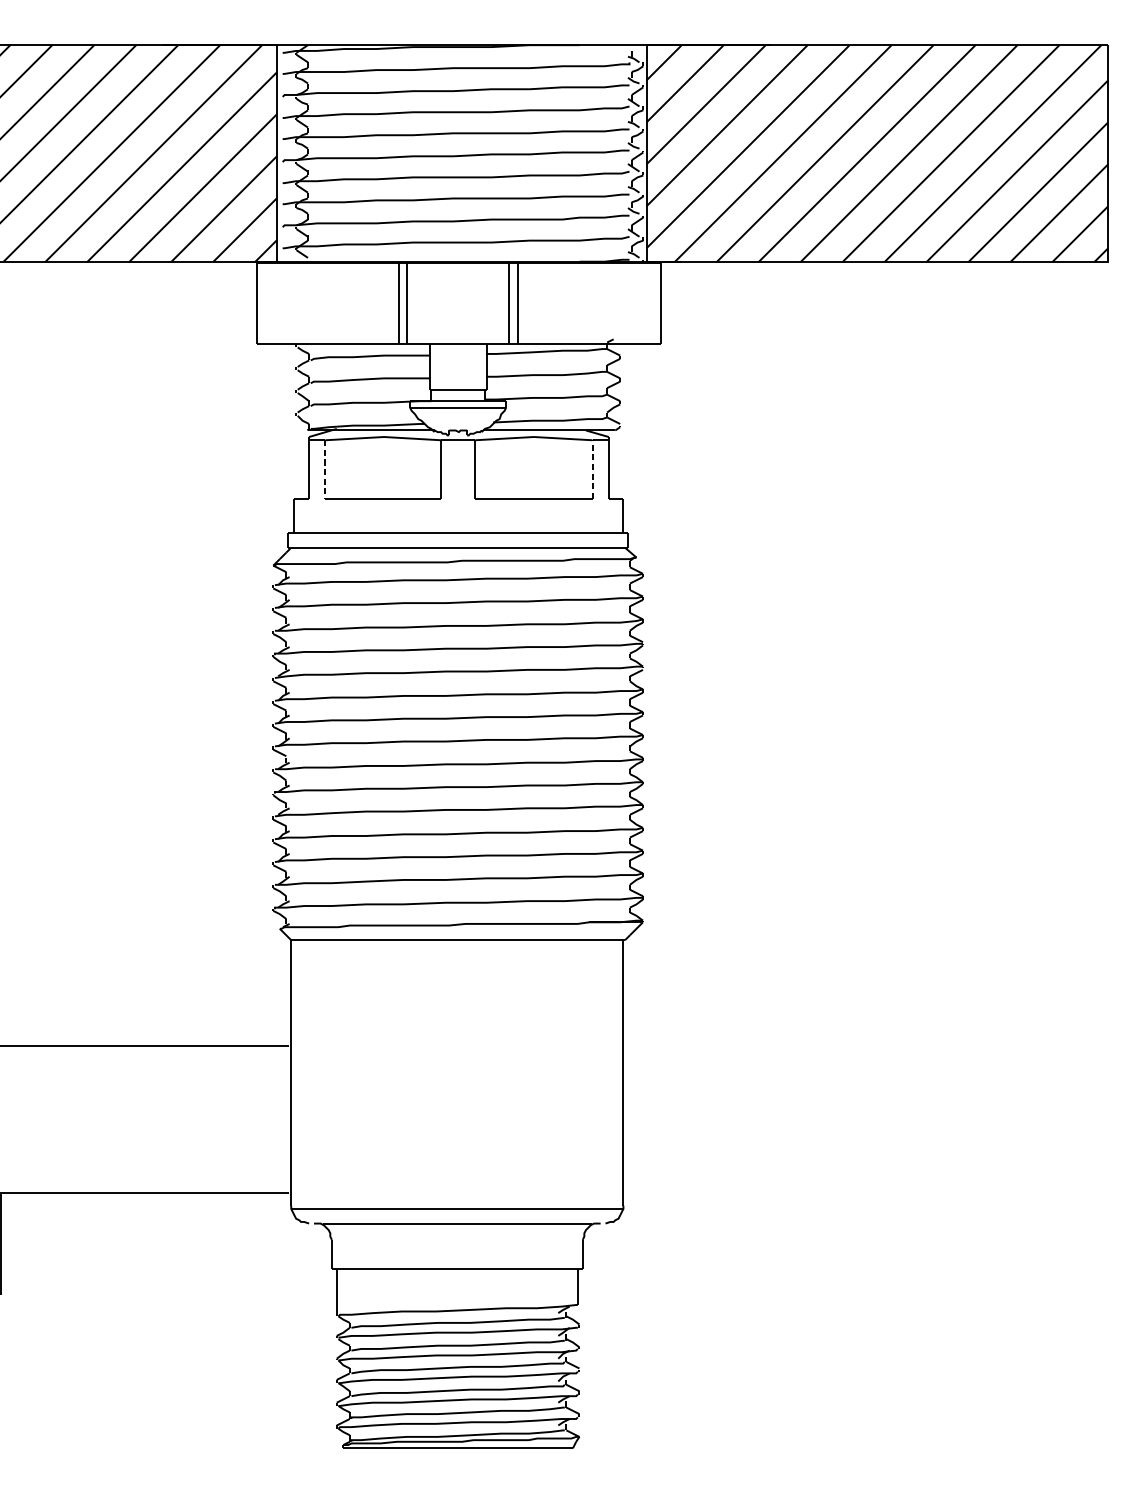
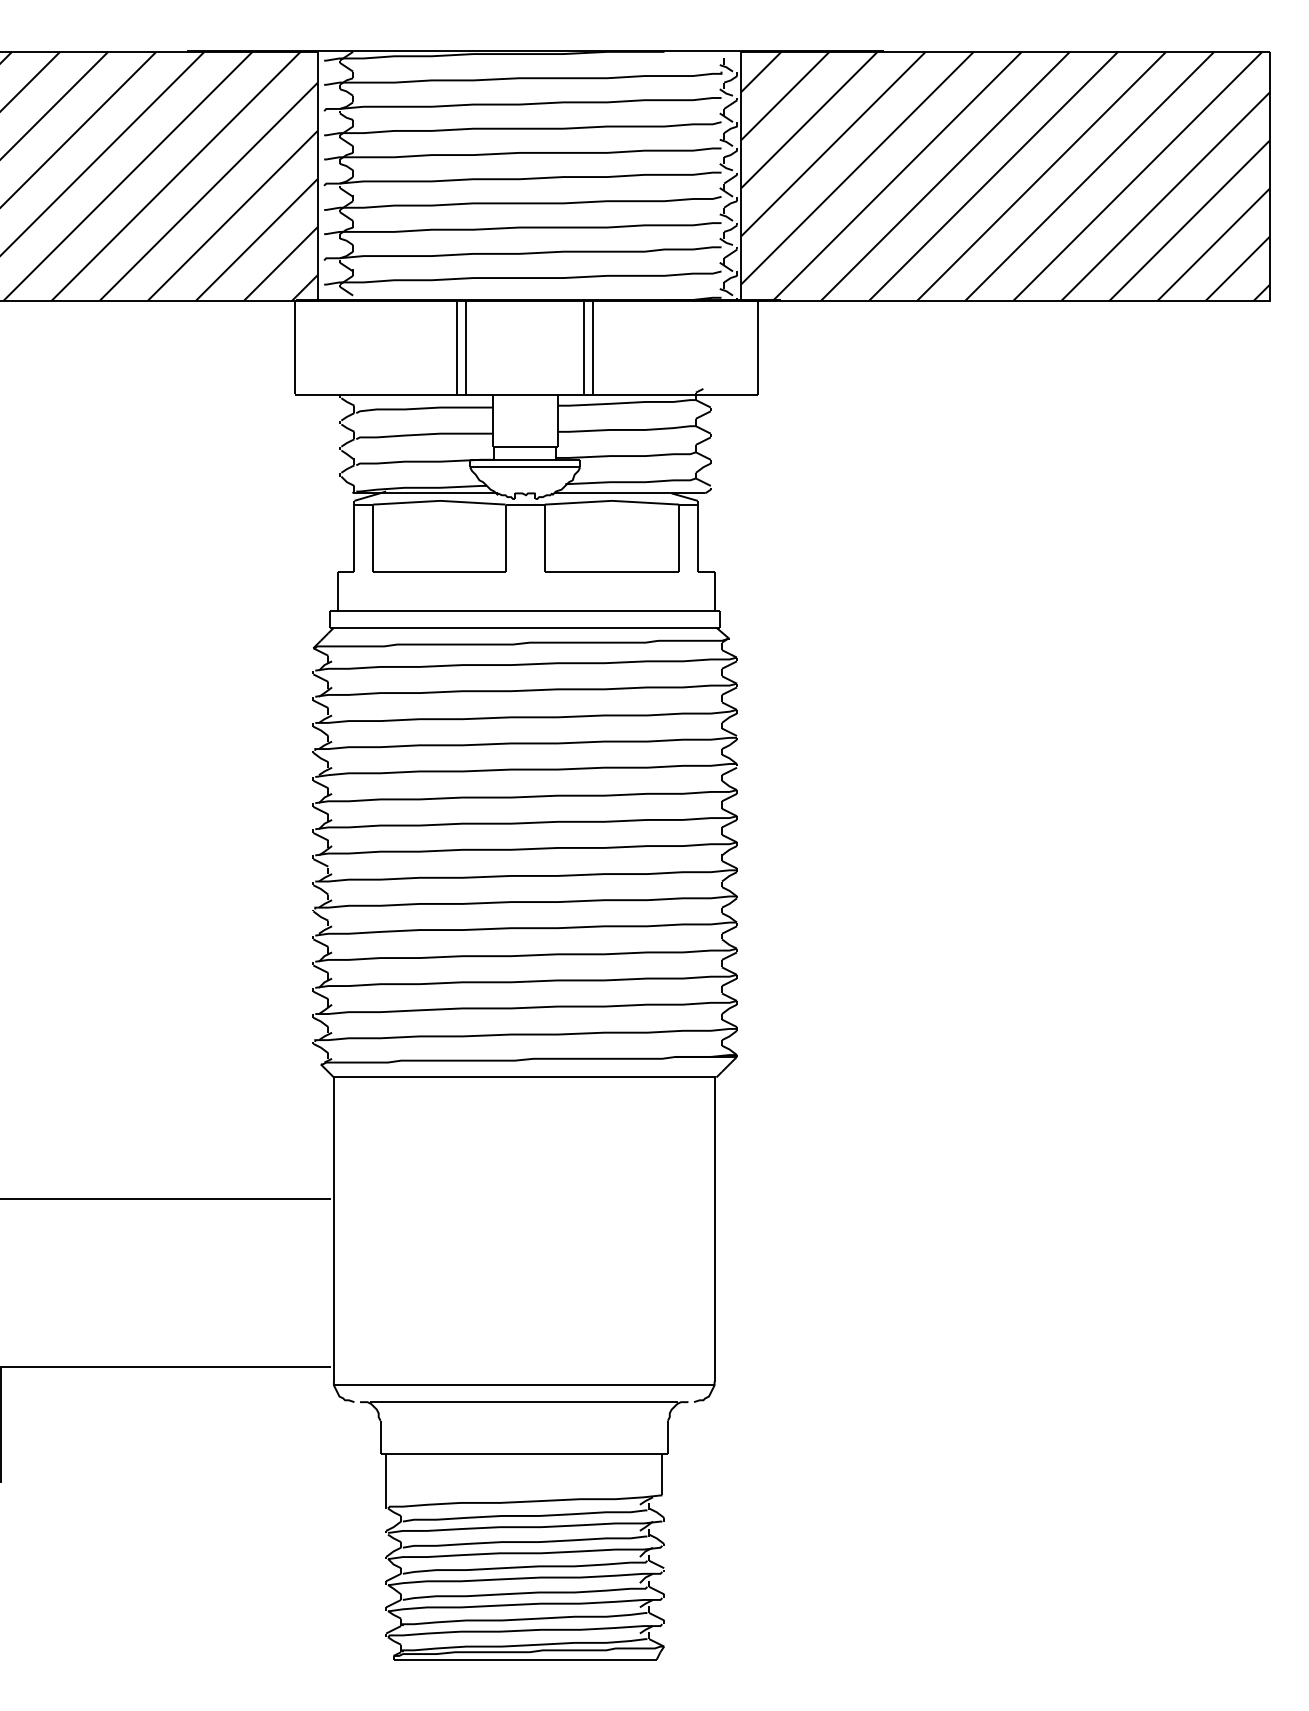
line: (325, 469) -> (373, 538), dashed -> solid
line: (592, 469) -> (679, 538), dashed -> solid

